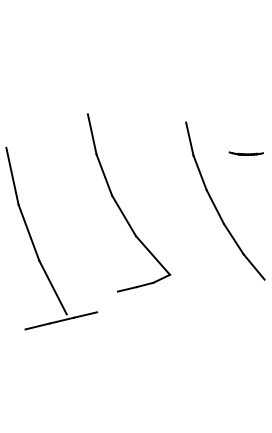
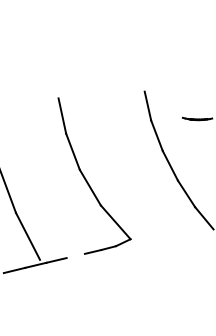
part: (120, 207) -> (87, 180), moved

